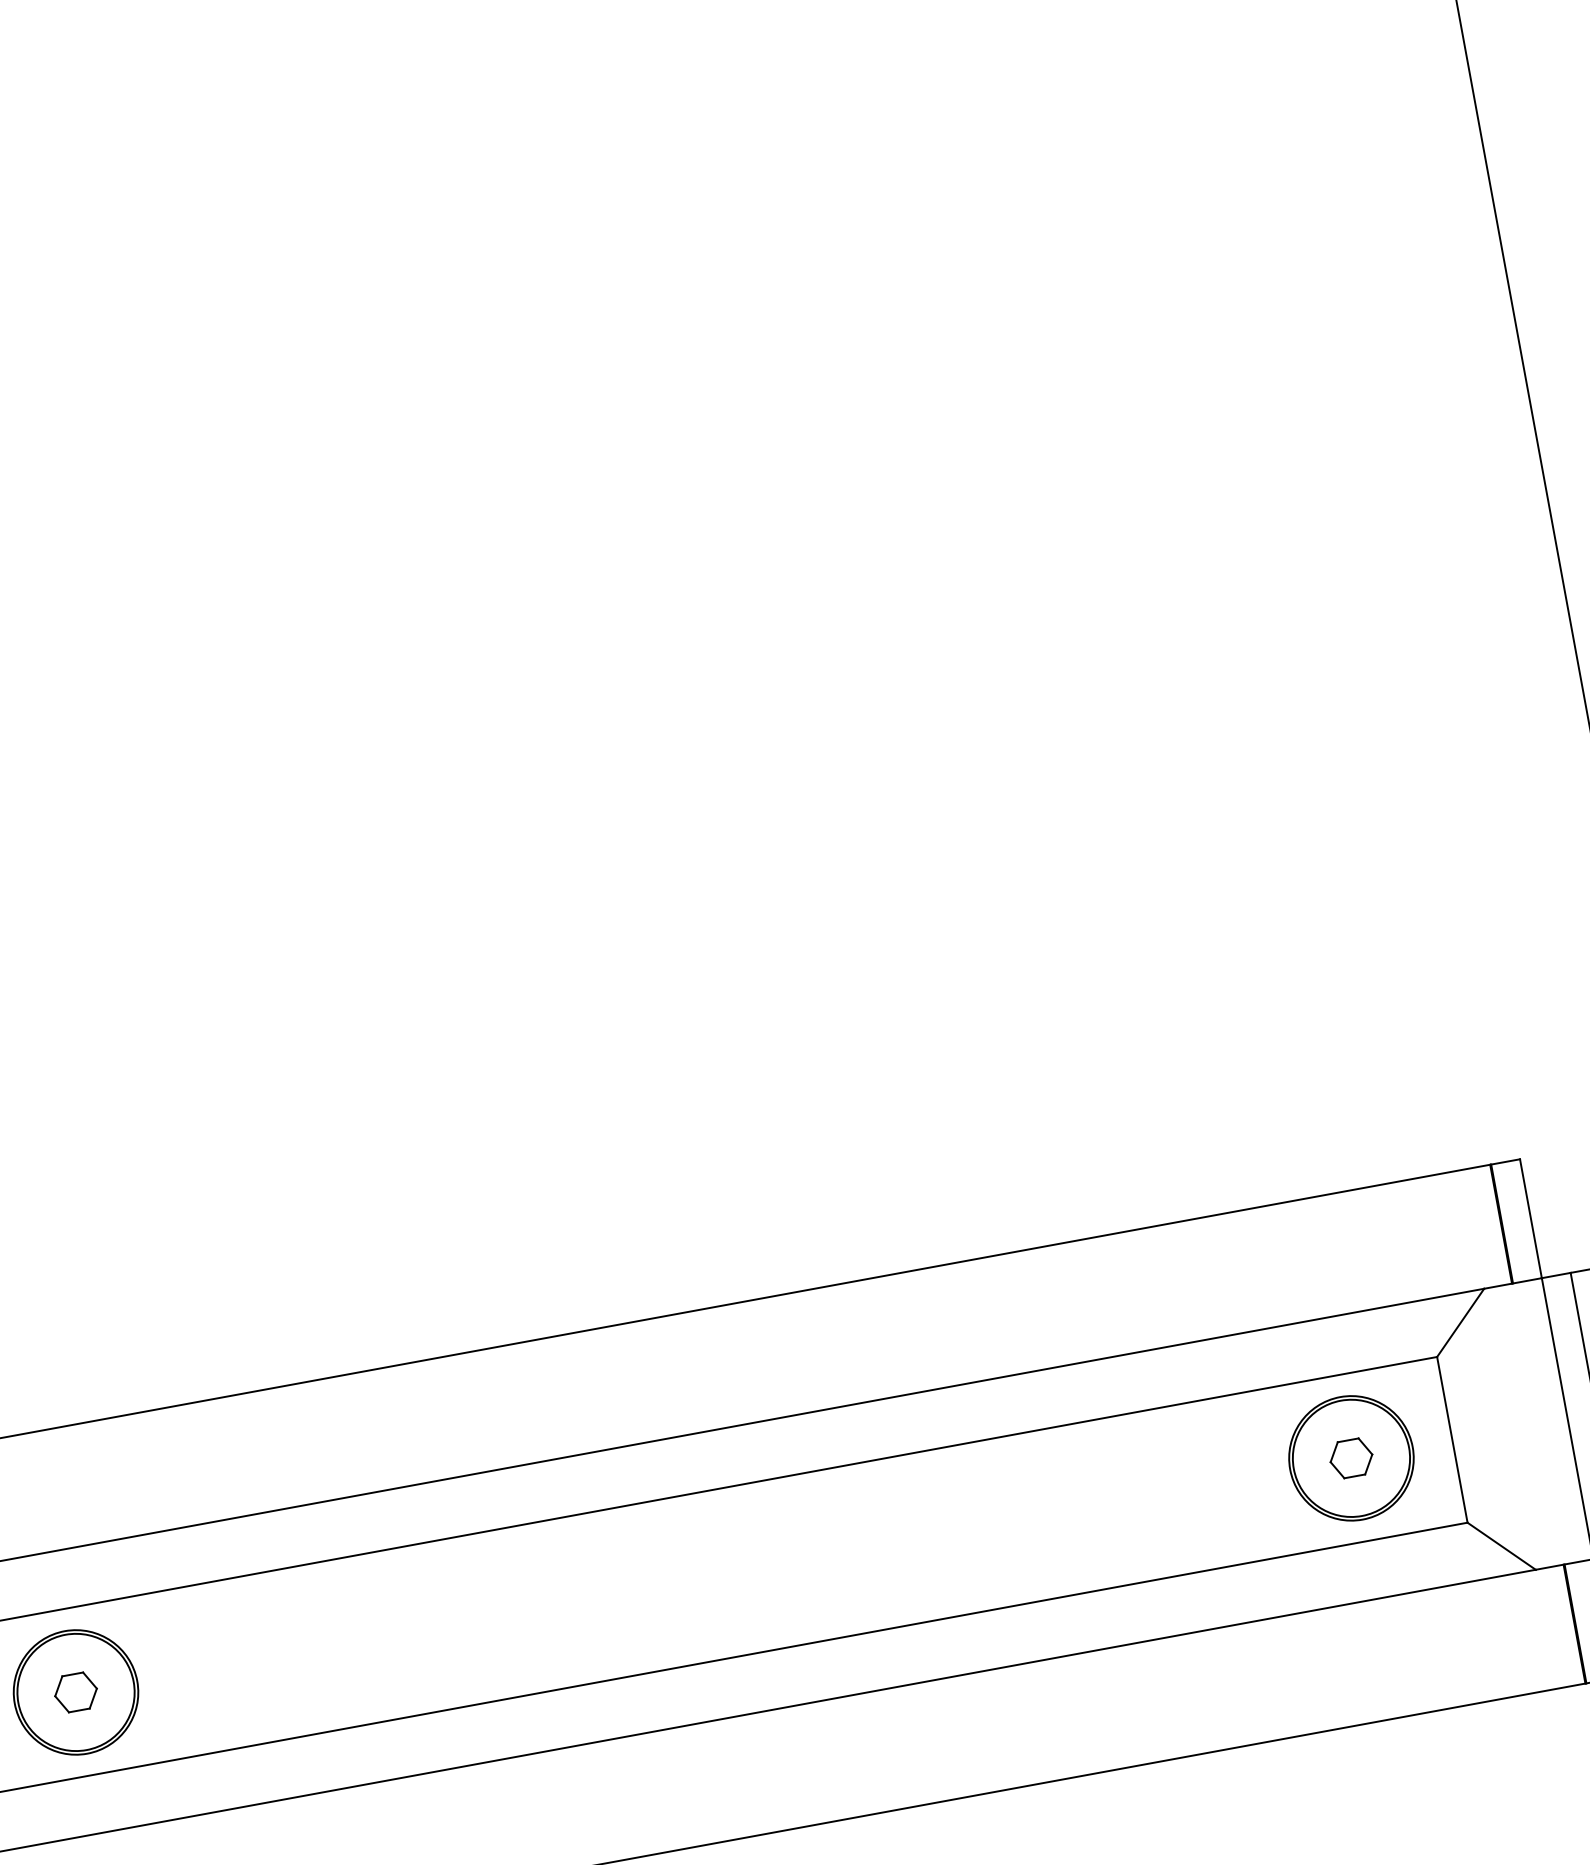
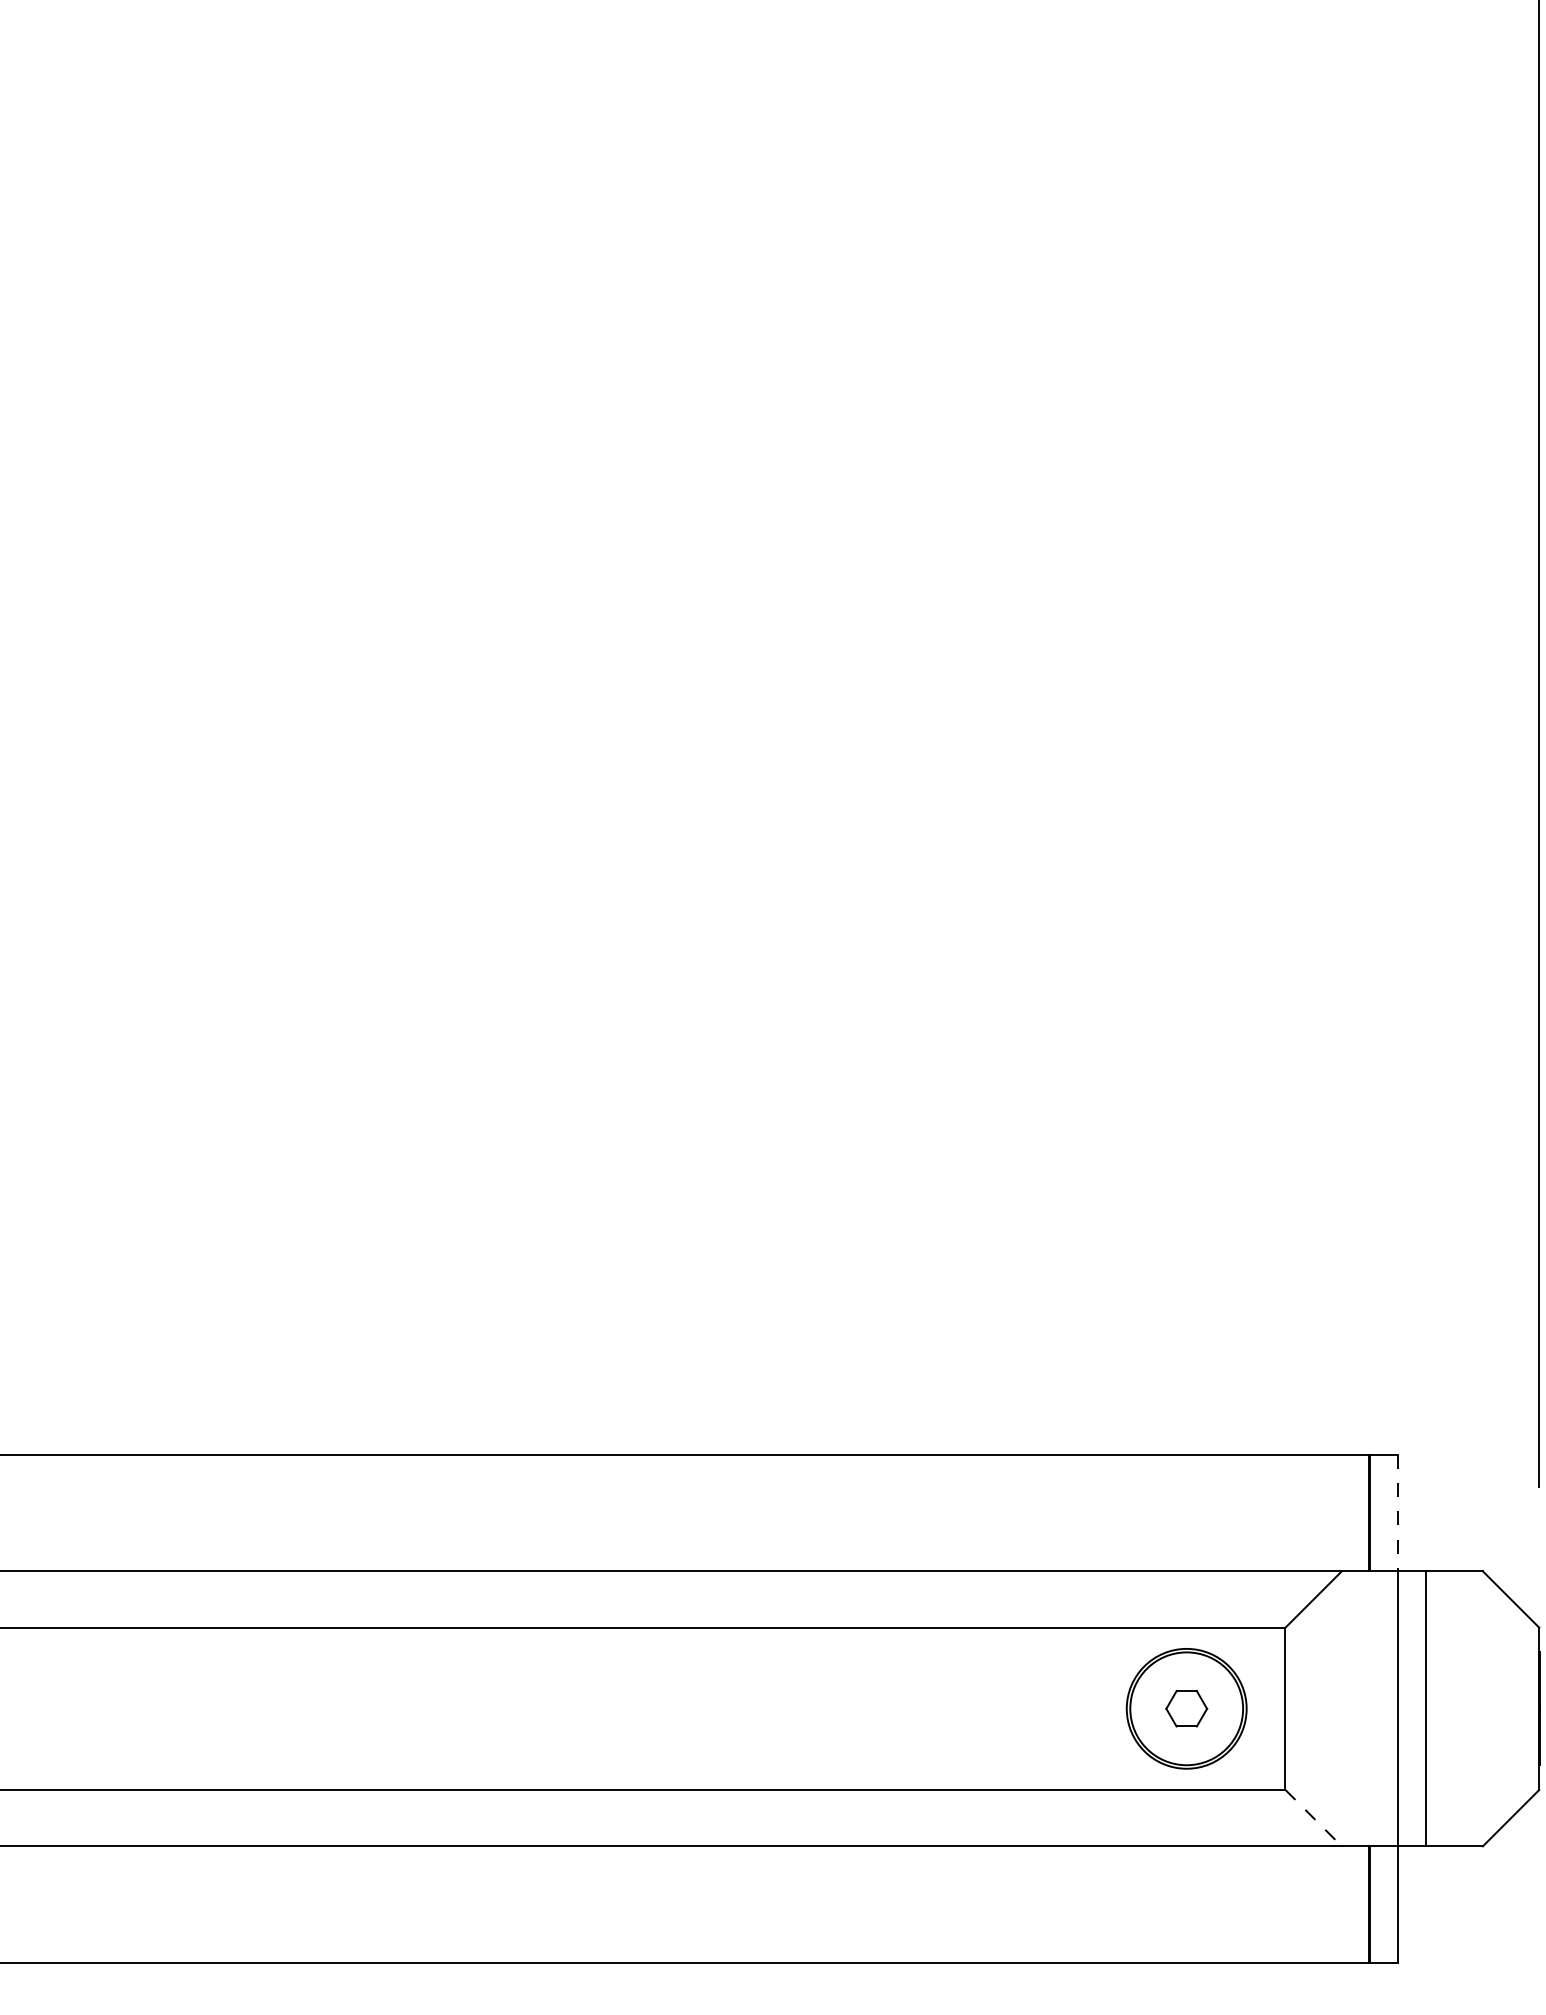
line: (1531, 1219) -> (1398, 1513), solid -> dashed
line: (1501, 1546) -> (1313, 1818), solid -> dashed

